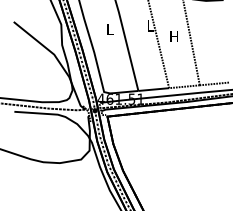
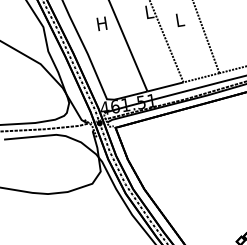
text: (109, 29) -> (101, 23), L -> H
text: (173, 36) -> (178, 20), H -> L

